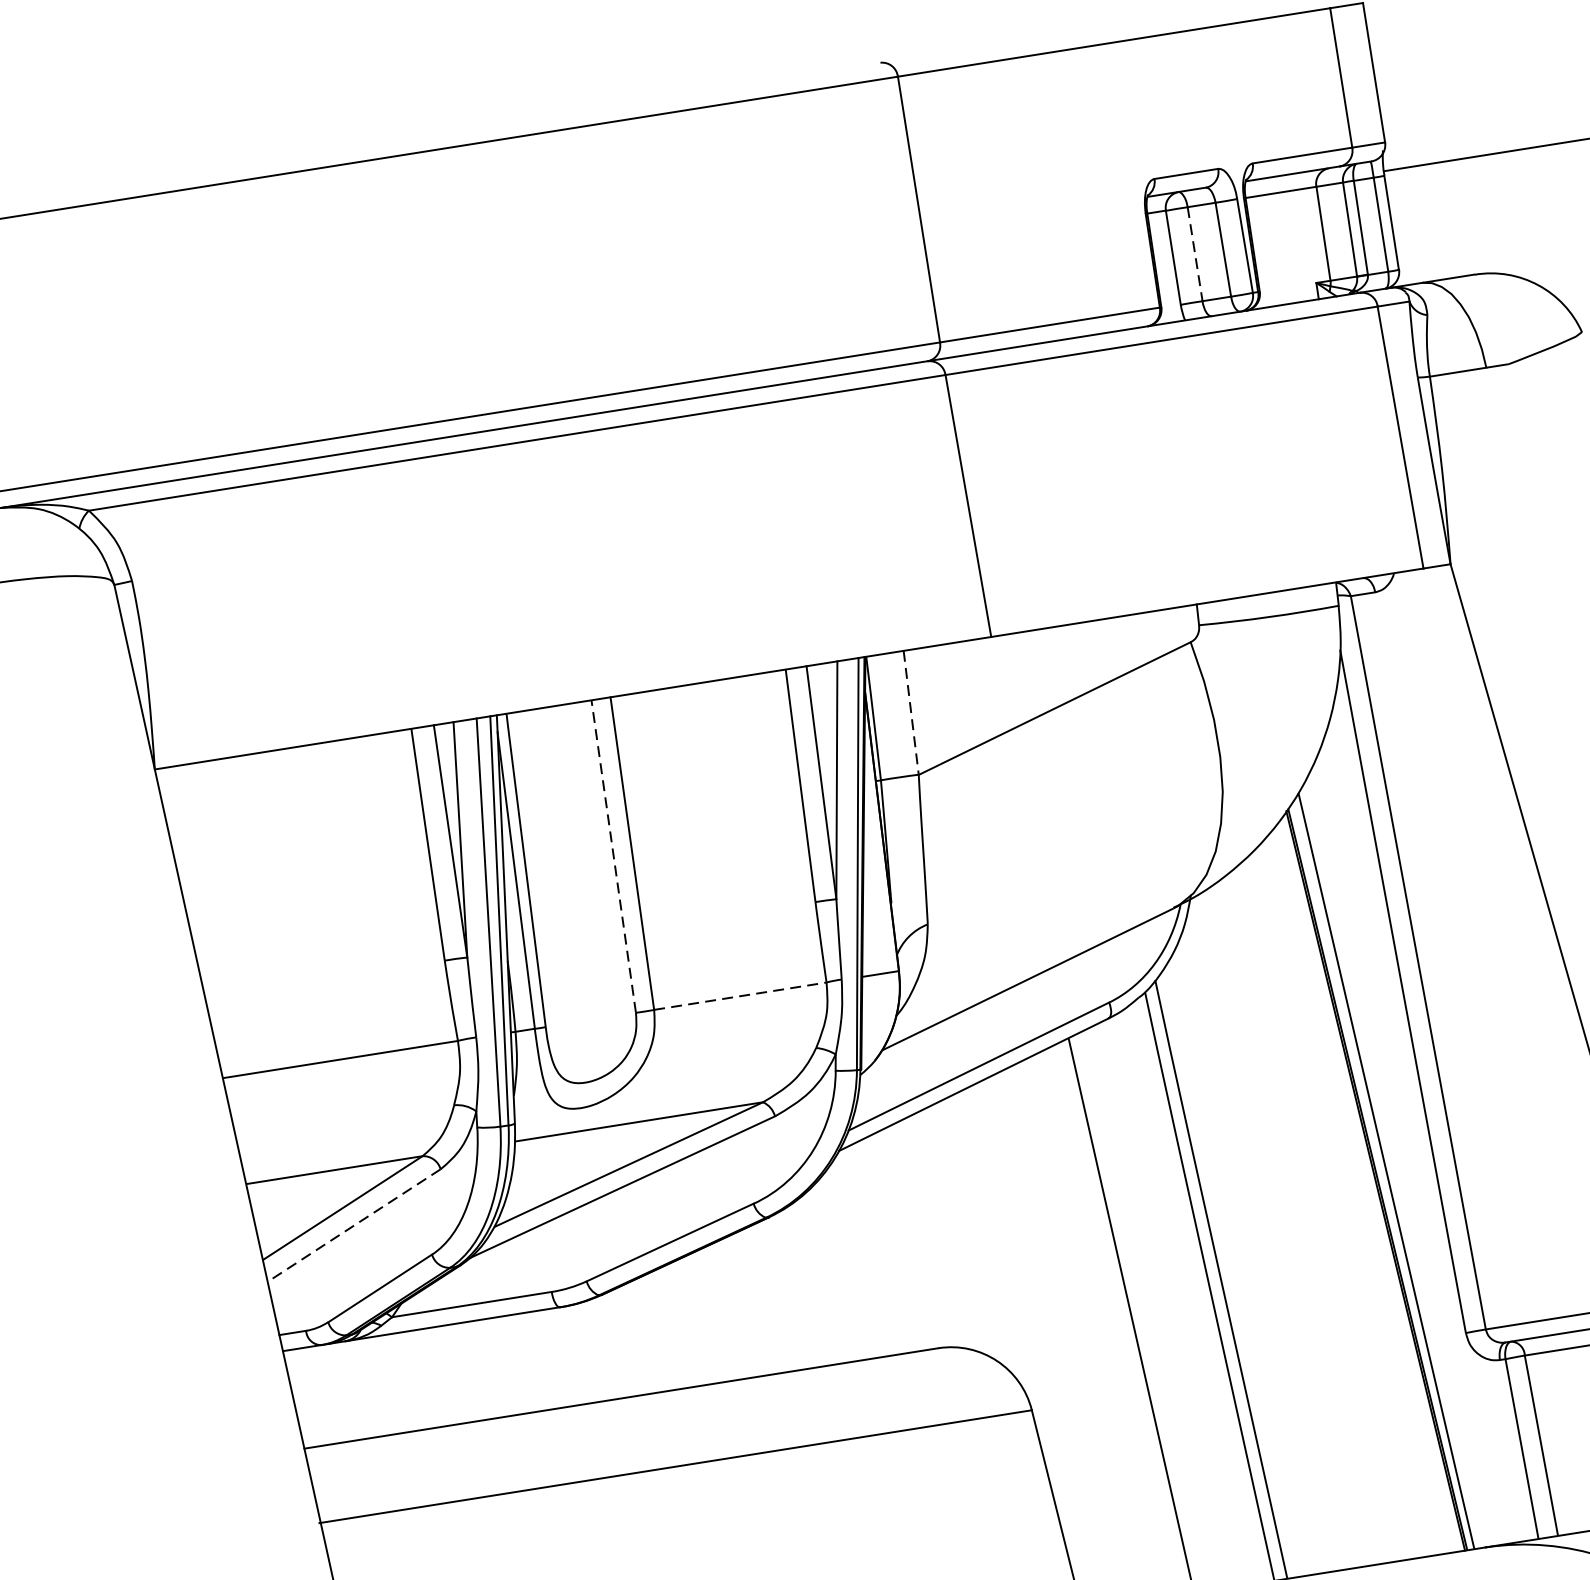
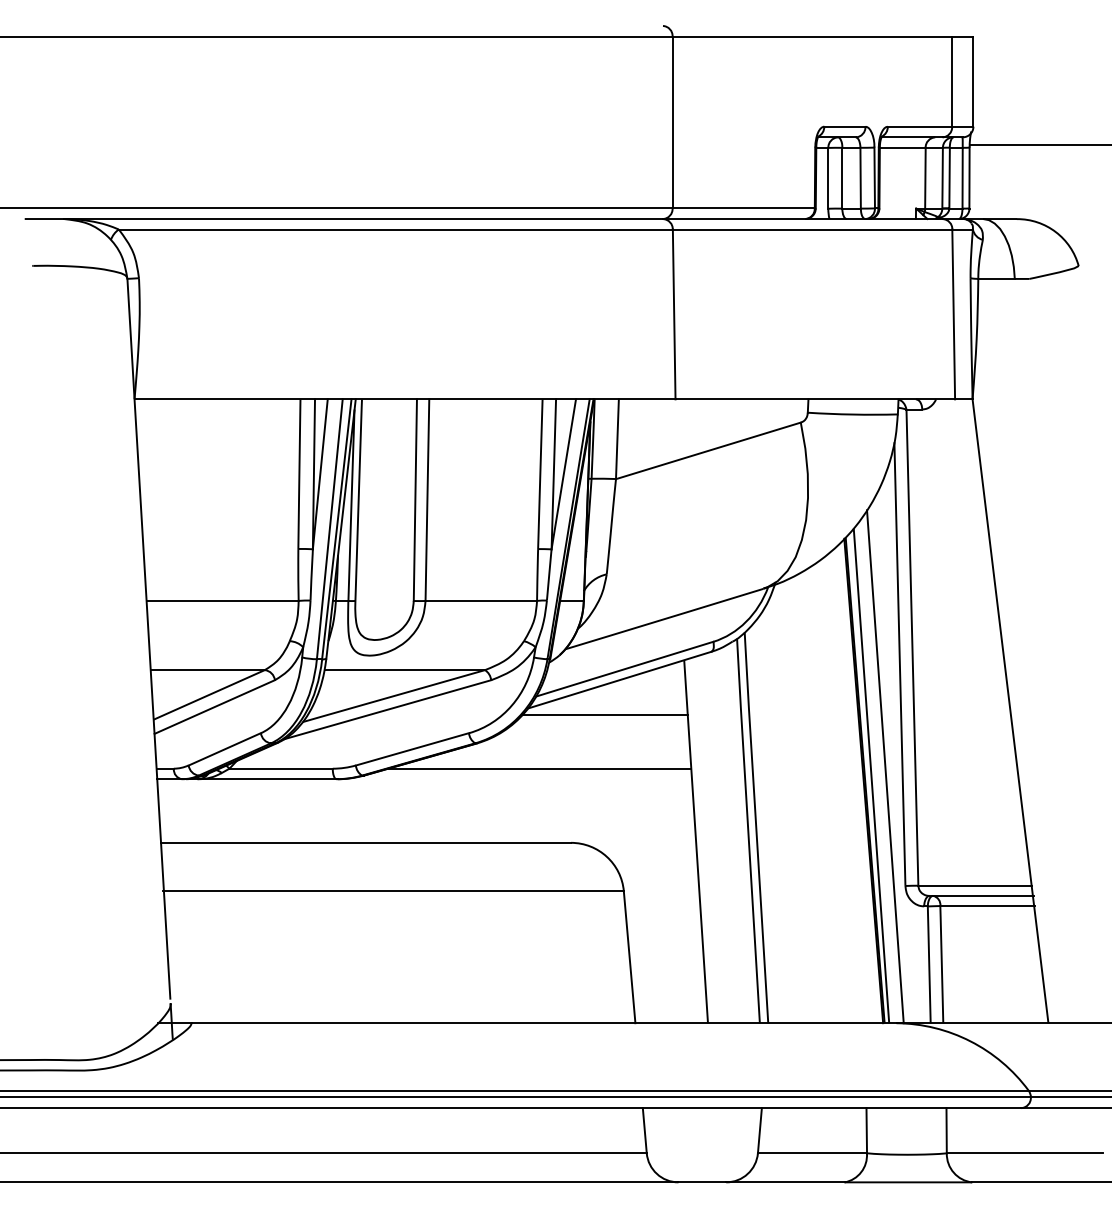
line: (1195, 254) -> (842, 178), dashed -> solid
line: (911, 713) -> (617, 439), dashed -> solid
line: (613, 857) -> (415, 500), dashed -> solid
line: (740, 995) -> (481, 600), dashed -> solid
line: (960, 1141) -> (605, 714), added
line: (1405, 1153) -> (885, 766), added
line: (353, 1226) -> (214, 707), dashed -> solid
line: (871, 1241) -> (539, 768), added

